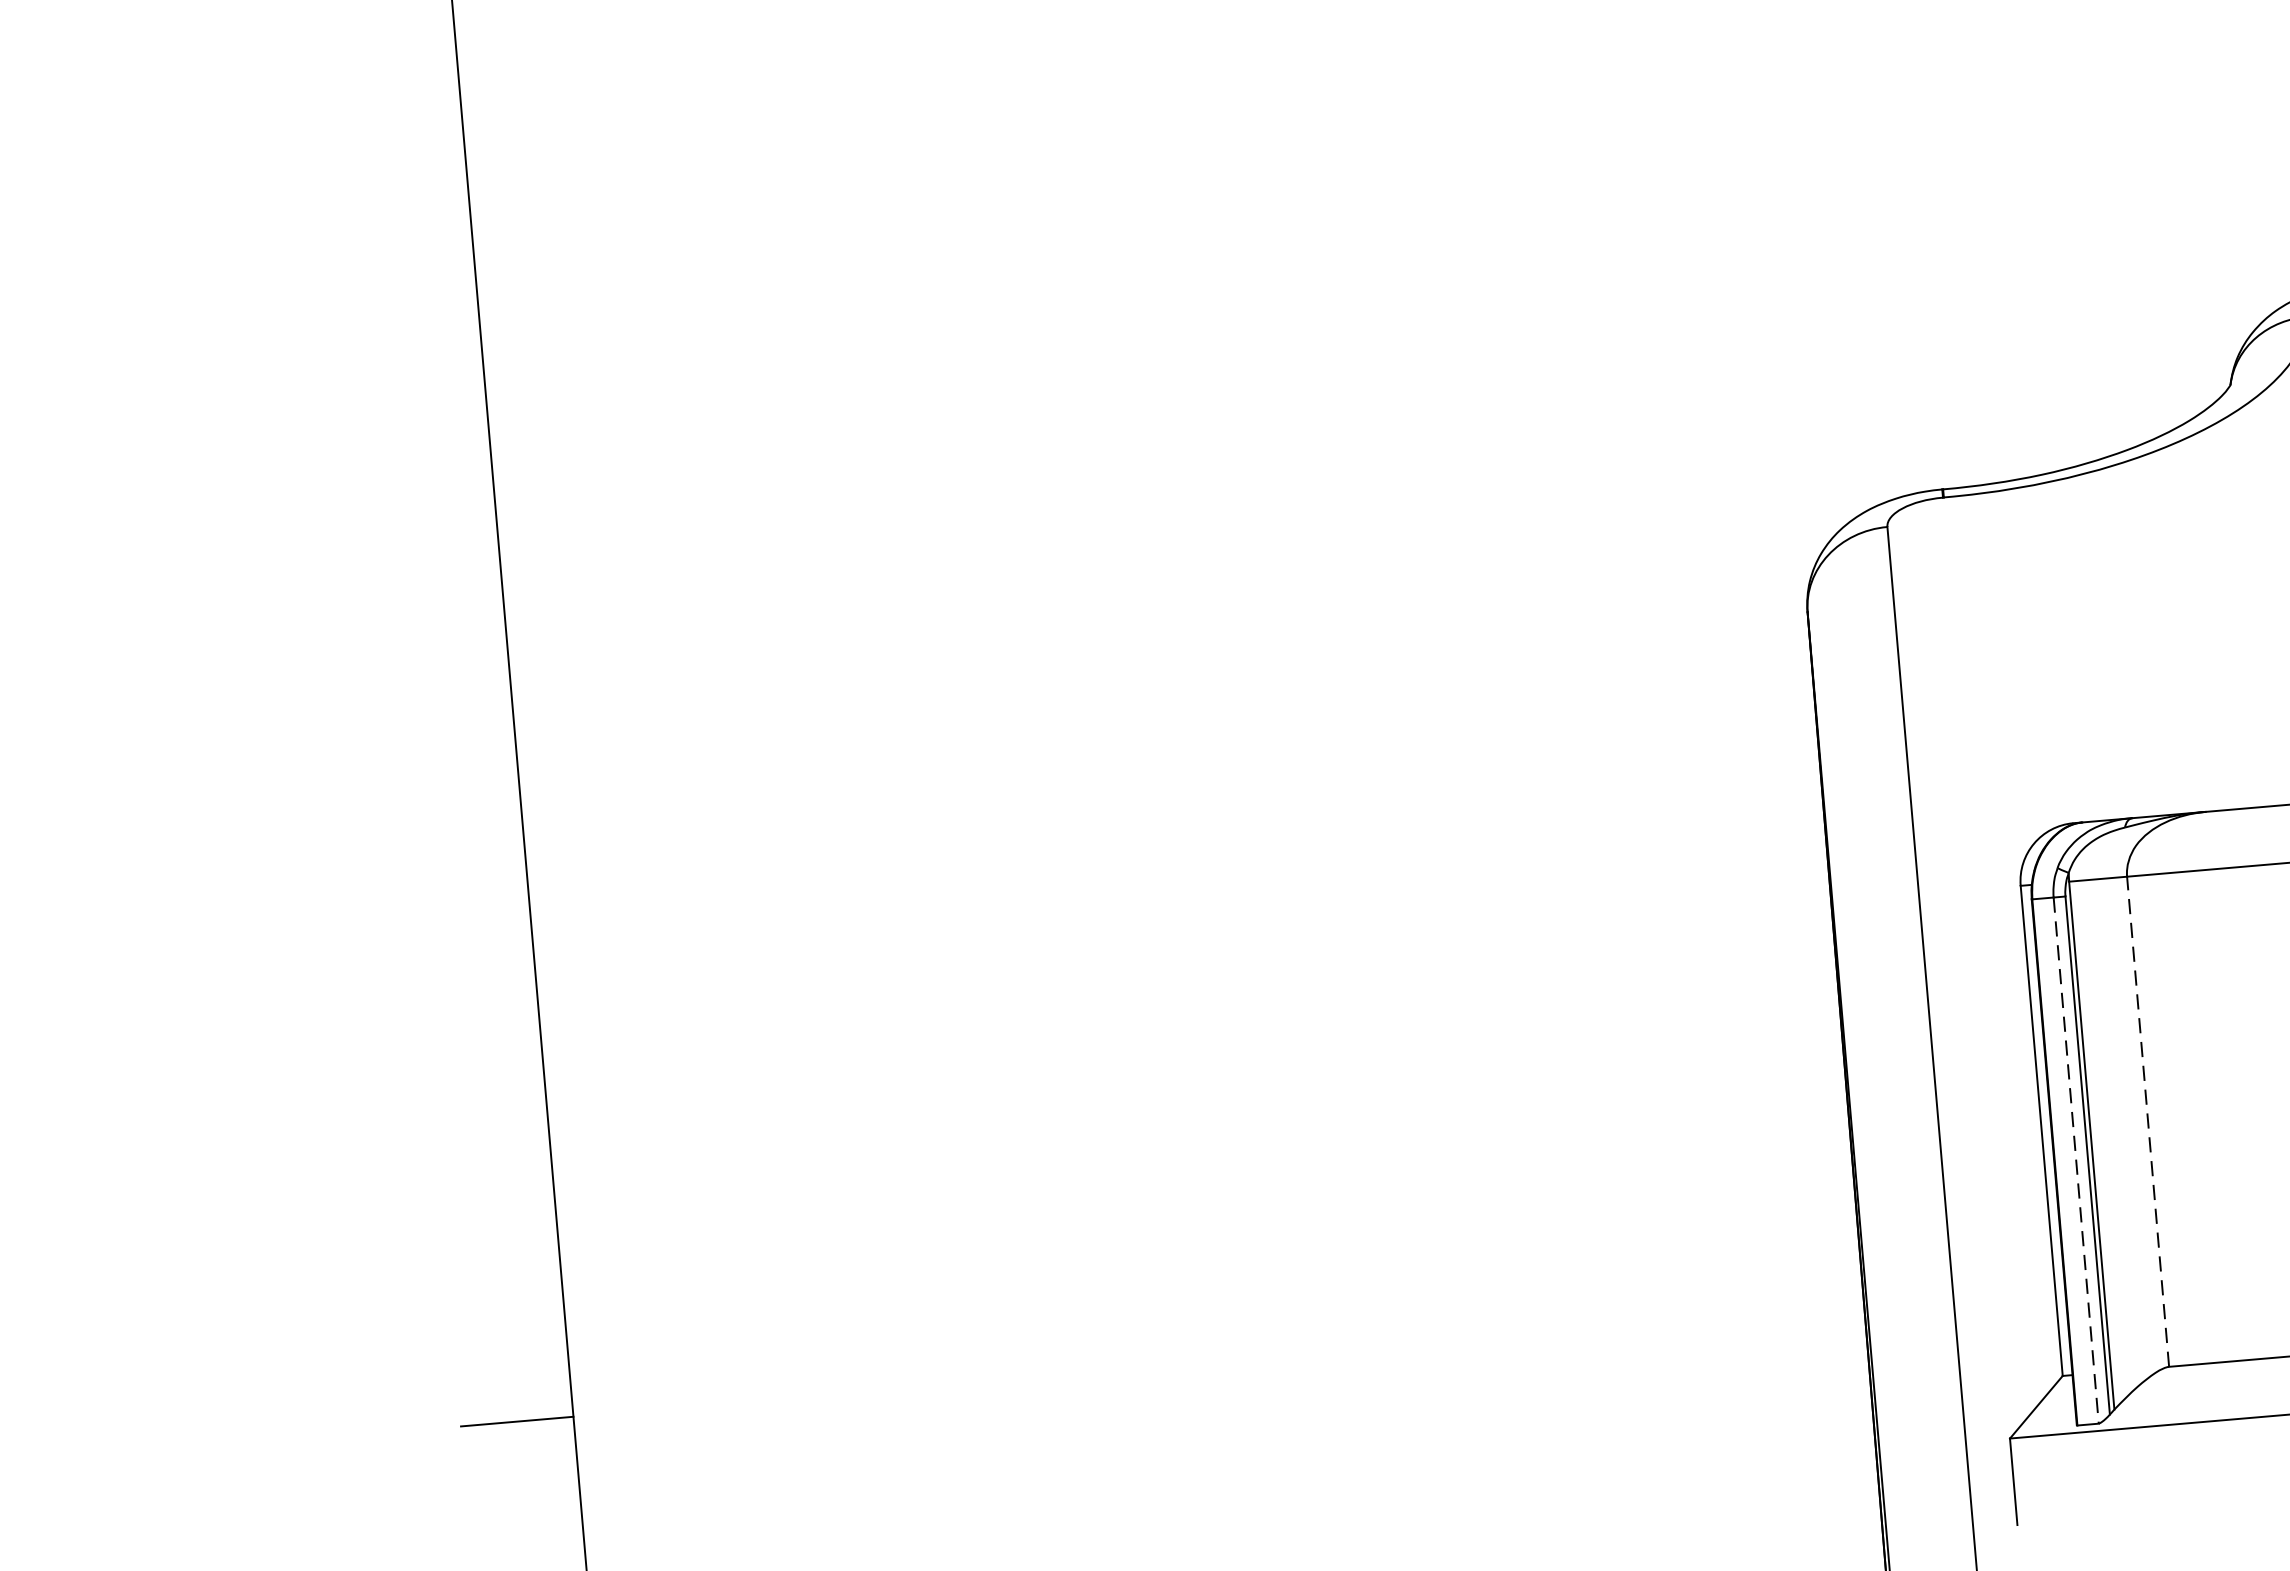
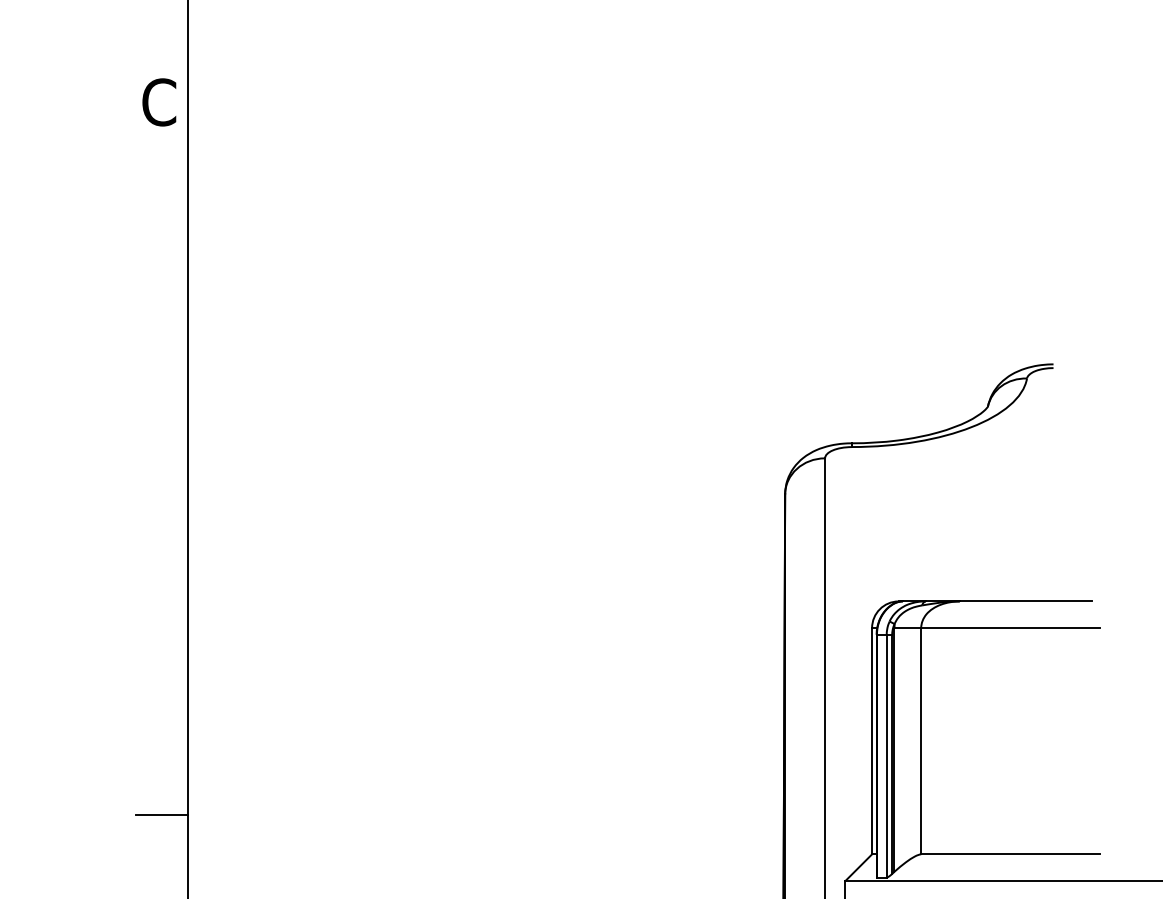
line: (2148, 1120) -> (921, 740), dashed -> solid
line: (2075, 1161) -> (886, 756), dashed -> solid

